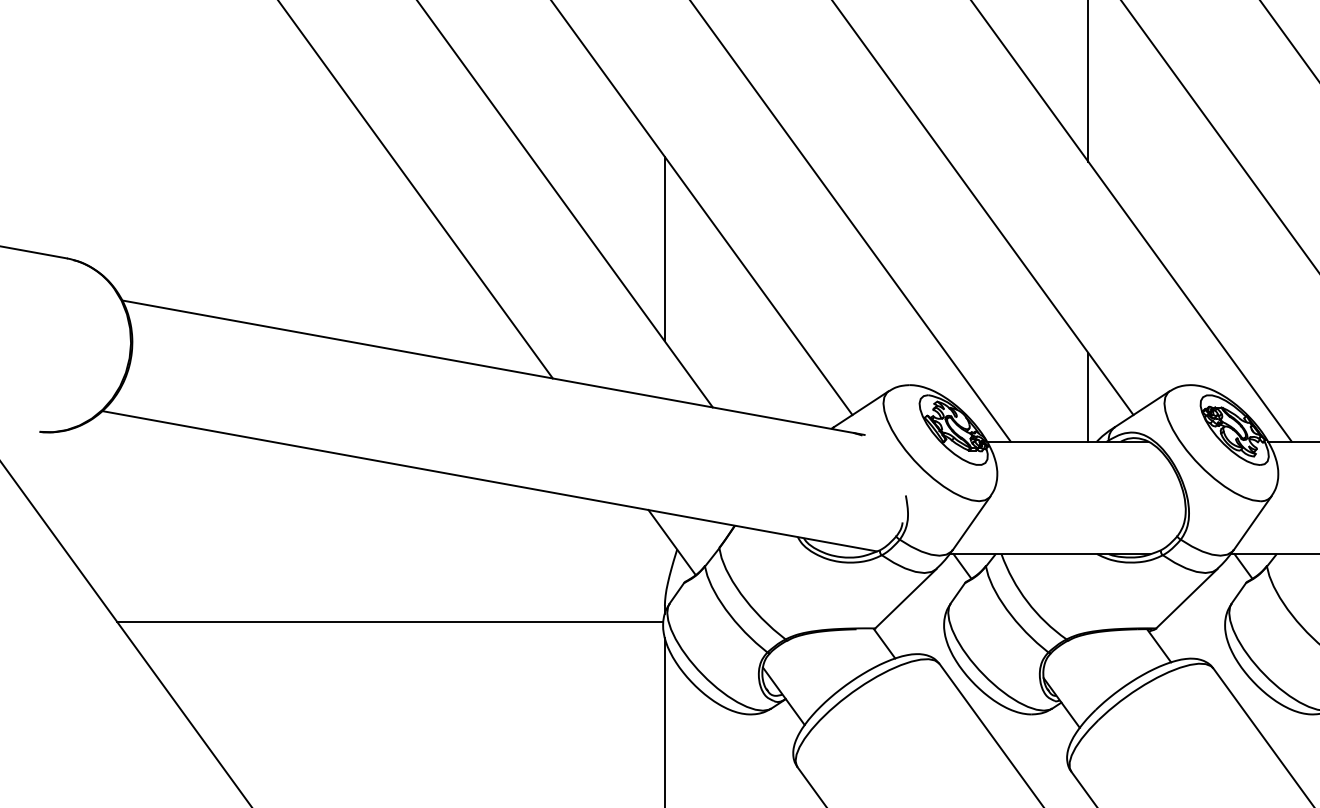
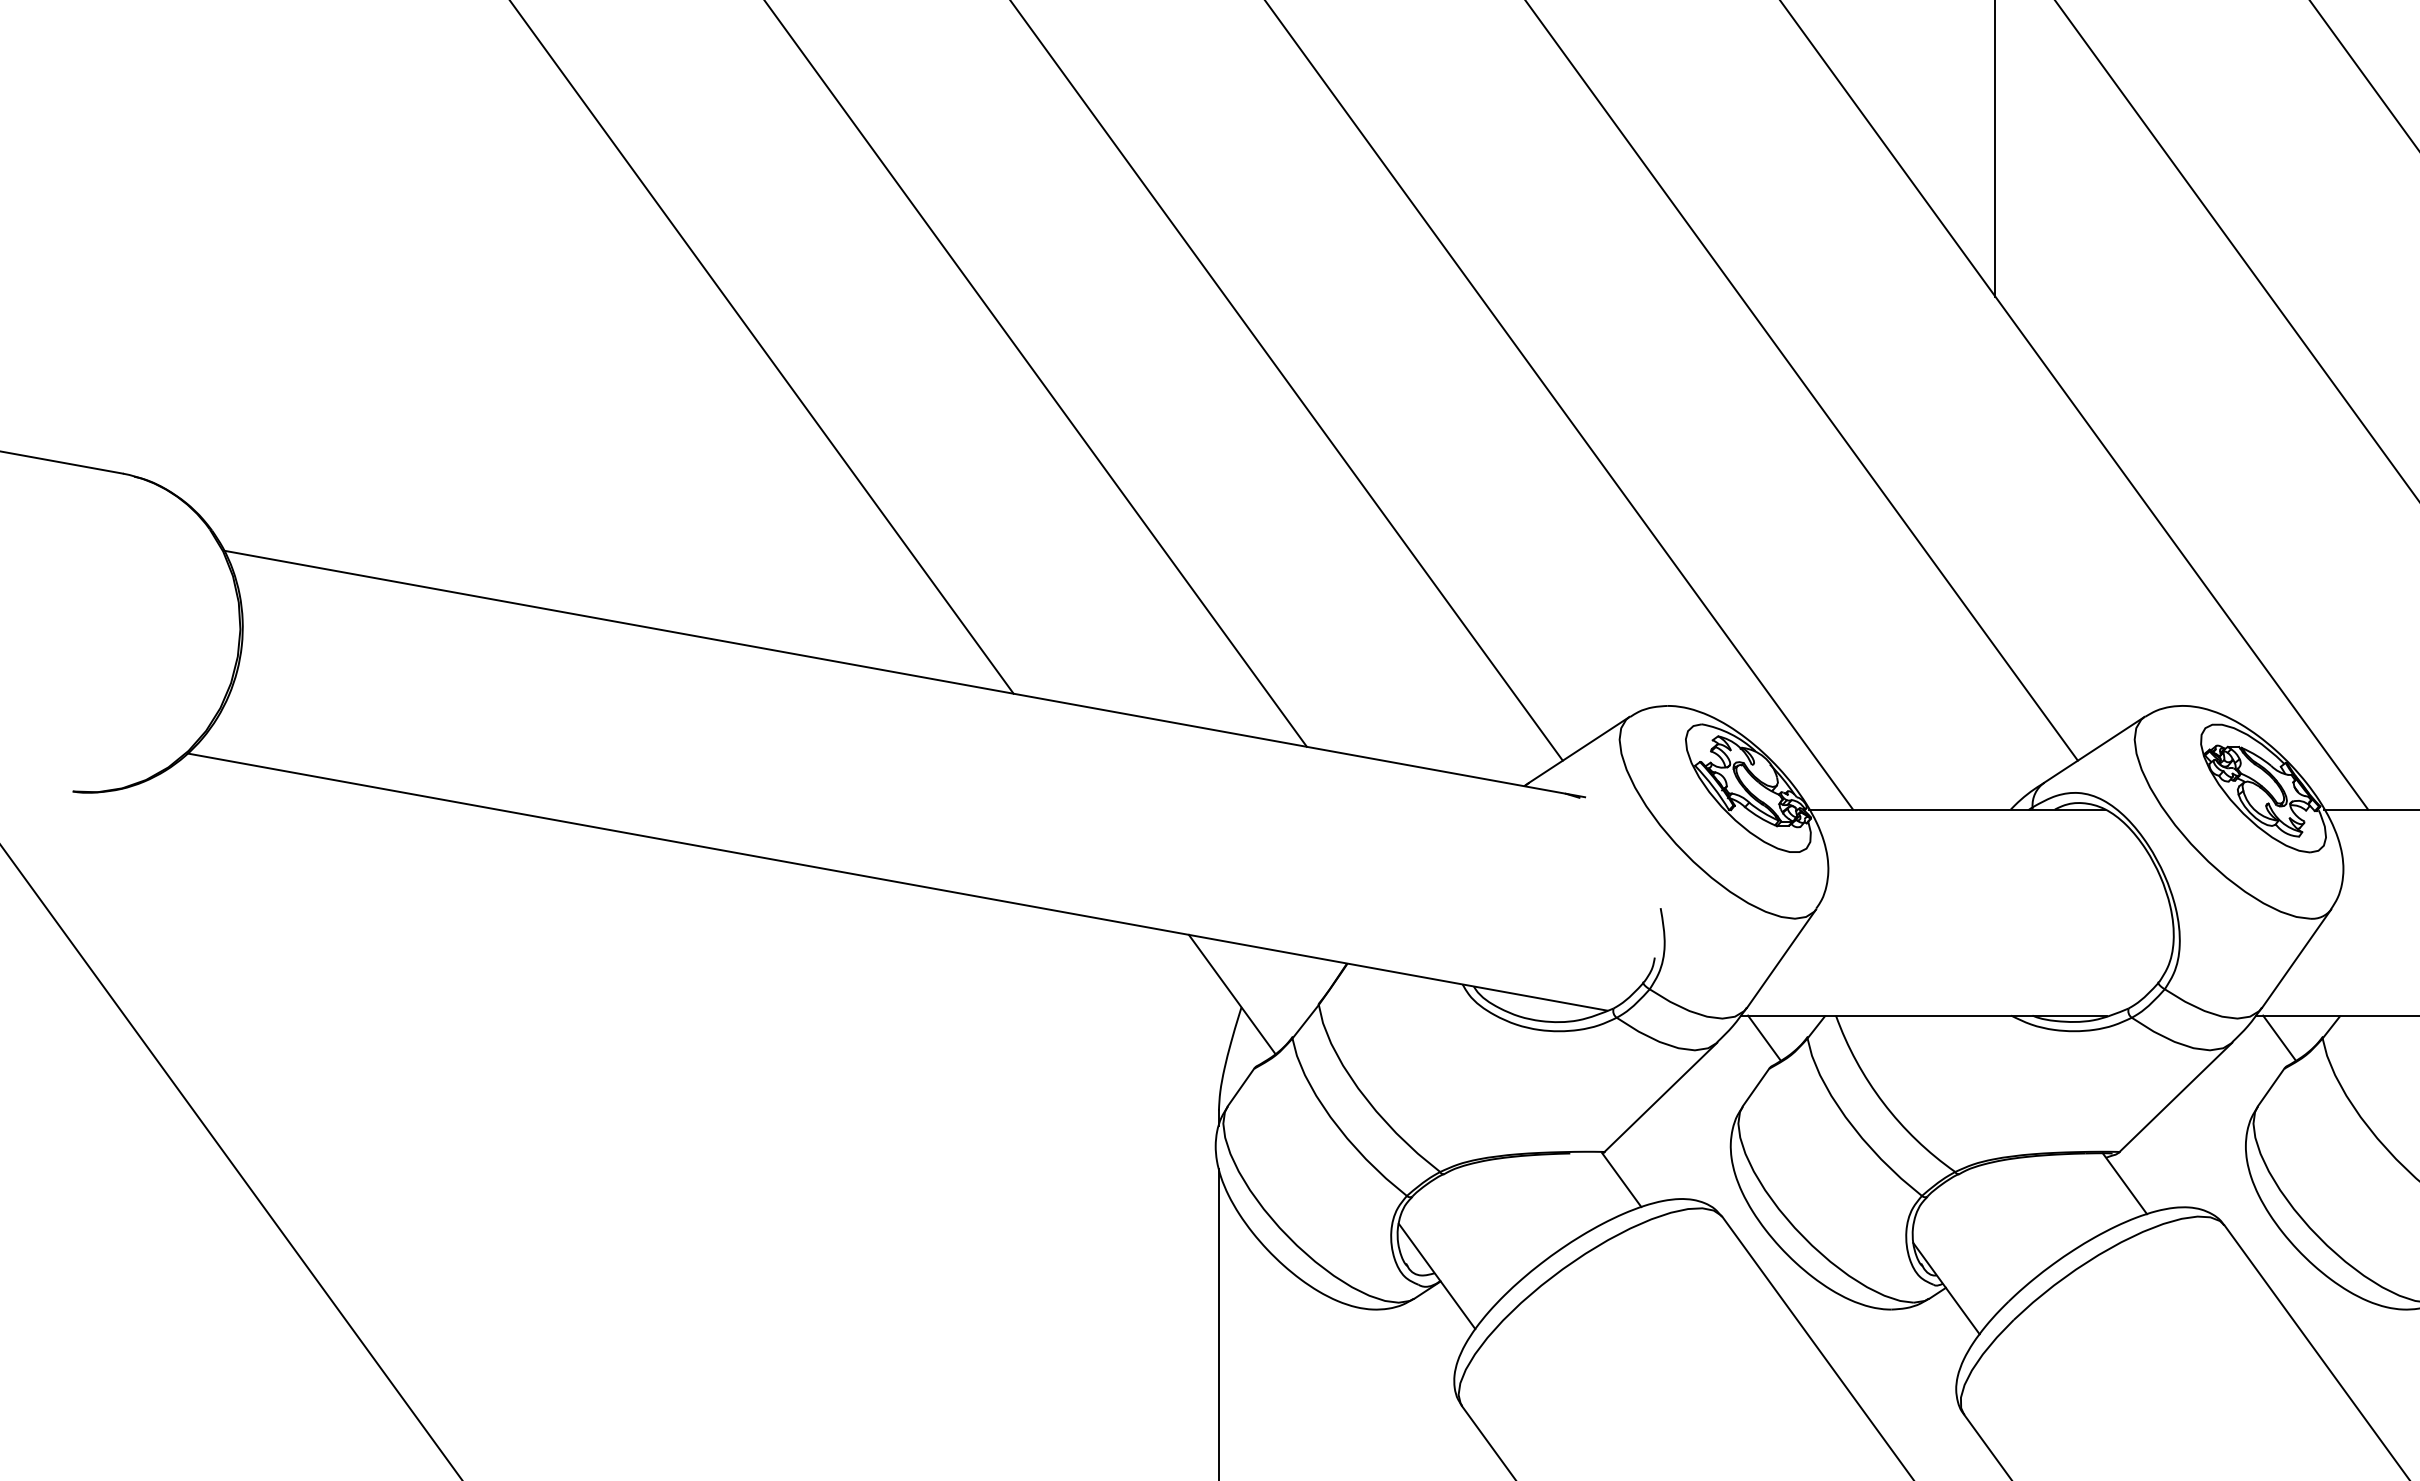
line: (664, 248) -> (1218, 455), removed
line: (1088, 397) -> (1995, 728), removed
line: (389, 621) -> (714, 1139), removed

